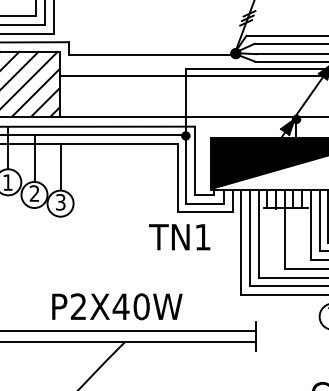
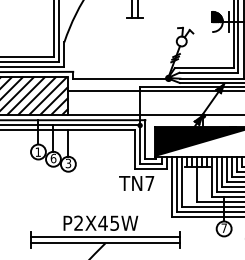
text: (34, 193) -> (53, 158), 2 -> 6
text: (202, 237) -> (149, 183), TN1 -> TN7
text: (141, 305) -> (114, 222), P2X40W -> P2X45W

